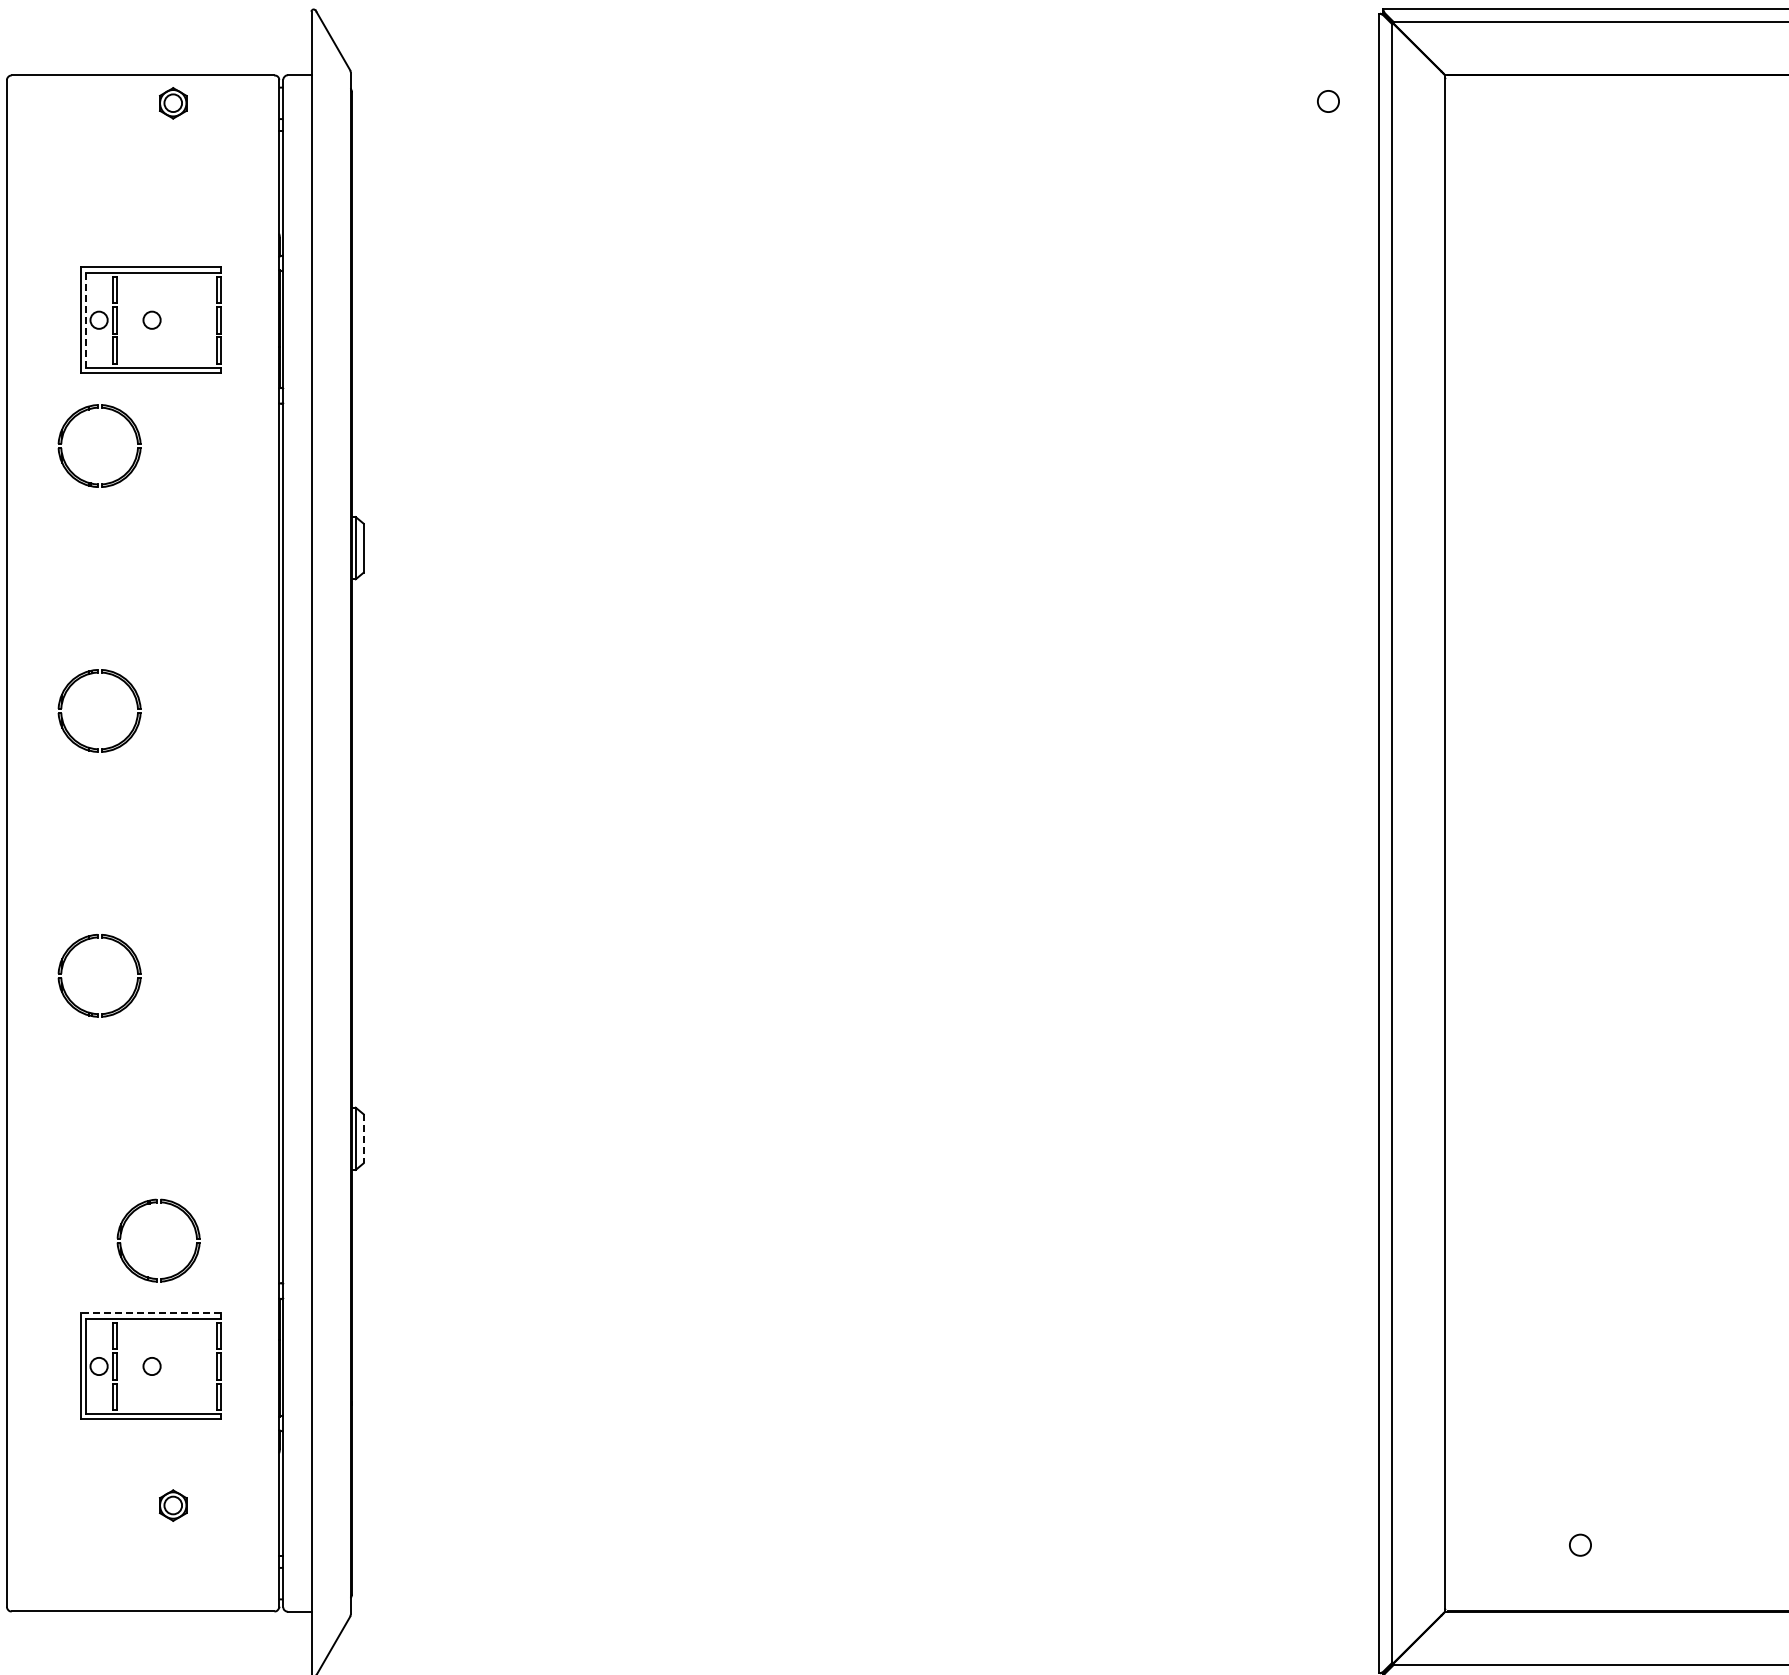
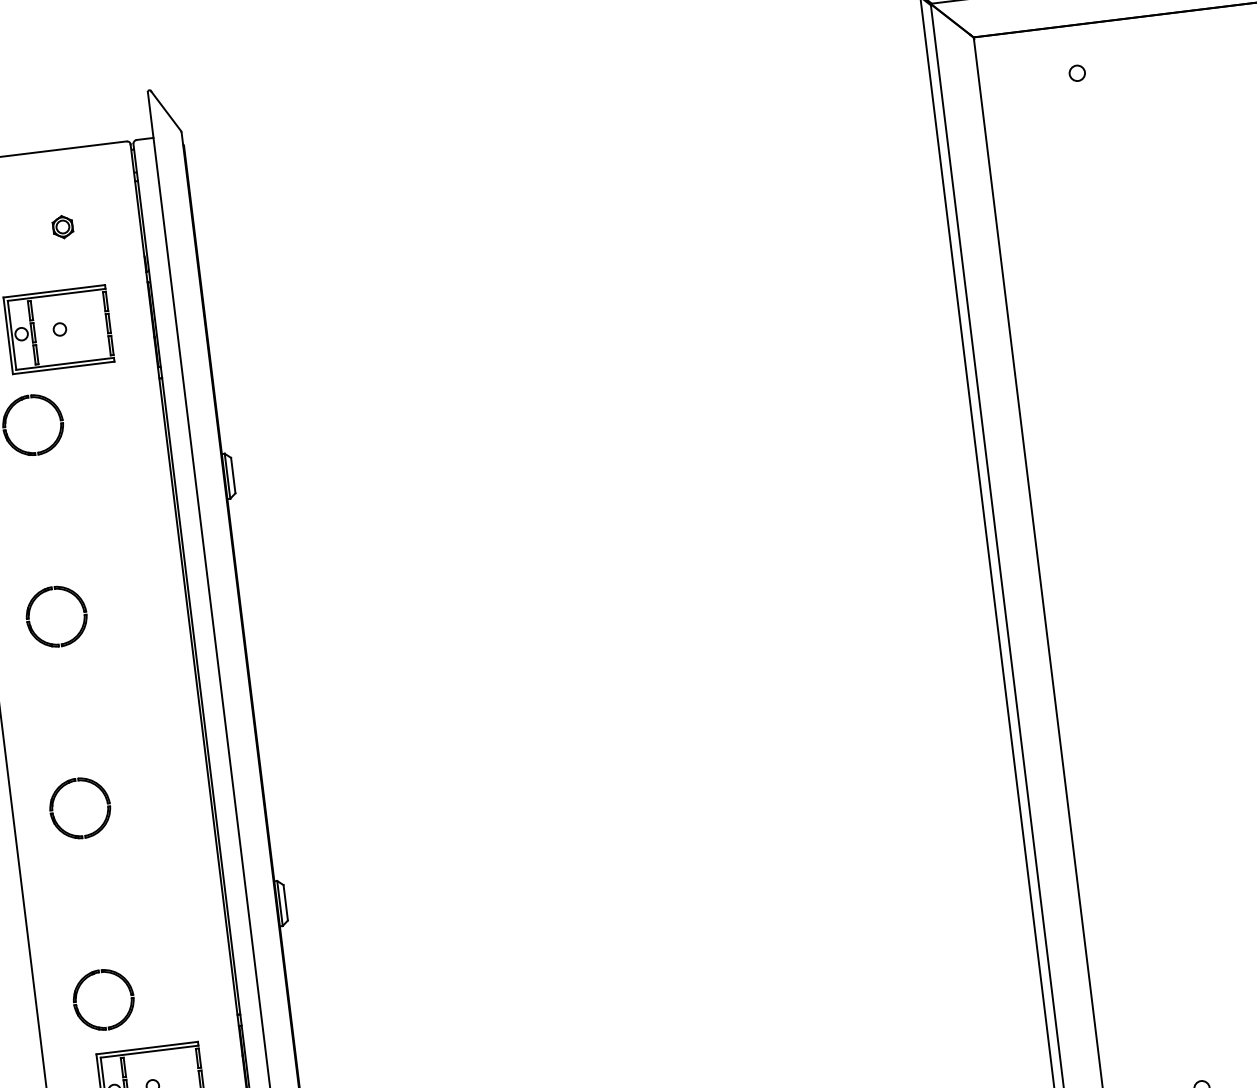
circle: (1328, 101) -> (1077, 73), moved
part: (173, 103) -> (63, 227), moved
line: (85, 320) -> (11, 335), dashed -> solid
line: (363, 1139) -> (285, 903), dashed -> solid
part: (132, 1214) -> (82, 983), moved
line: (150, 1313) -> (147, 1048), dashed -> solid

